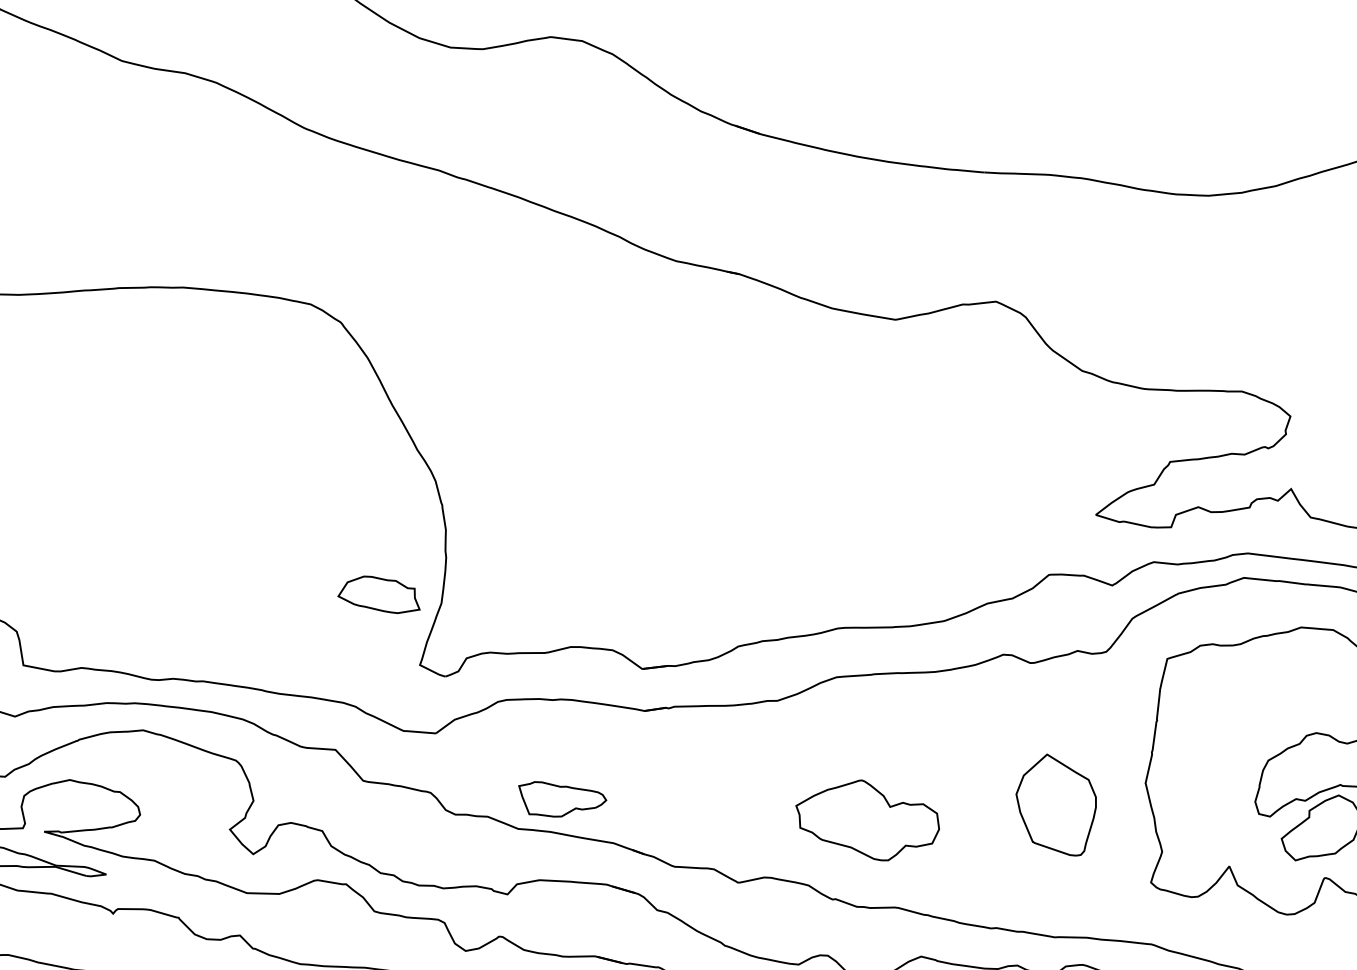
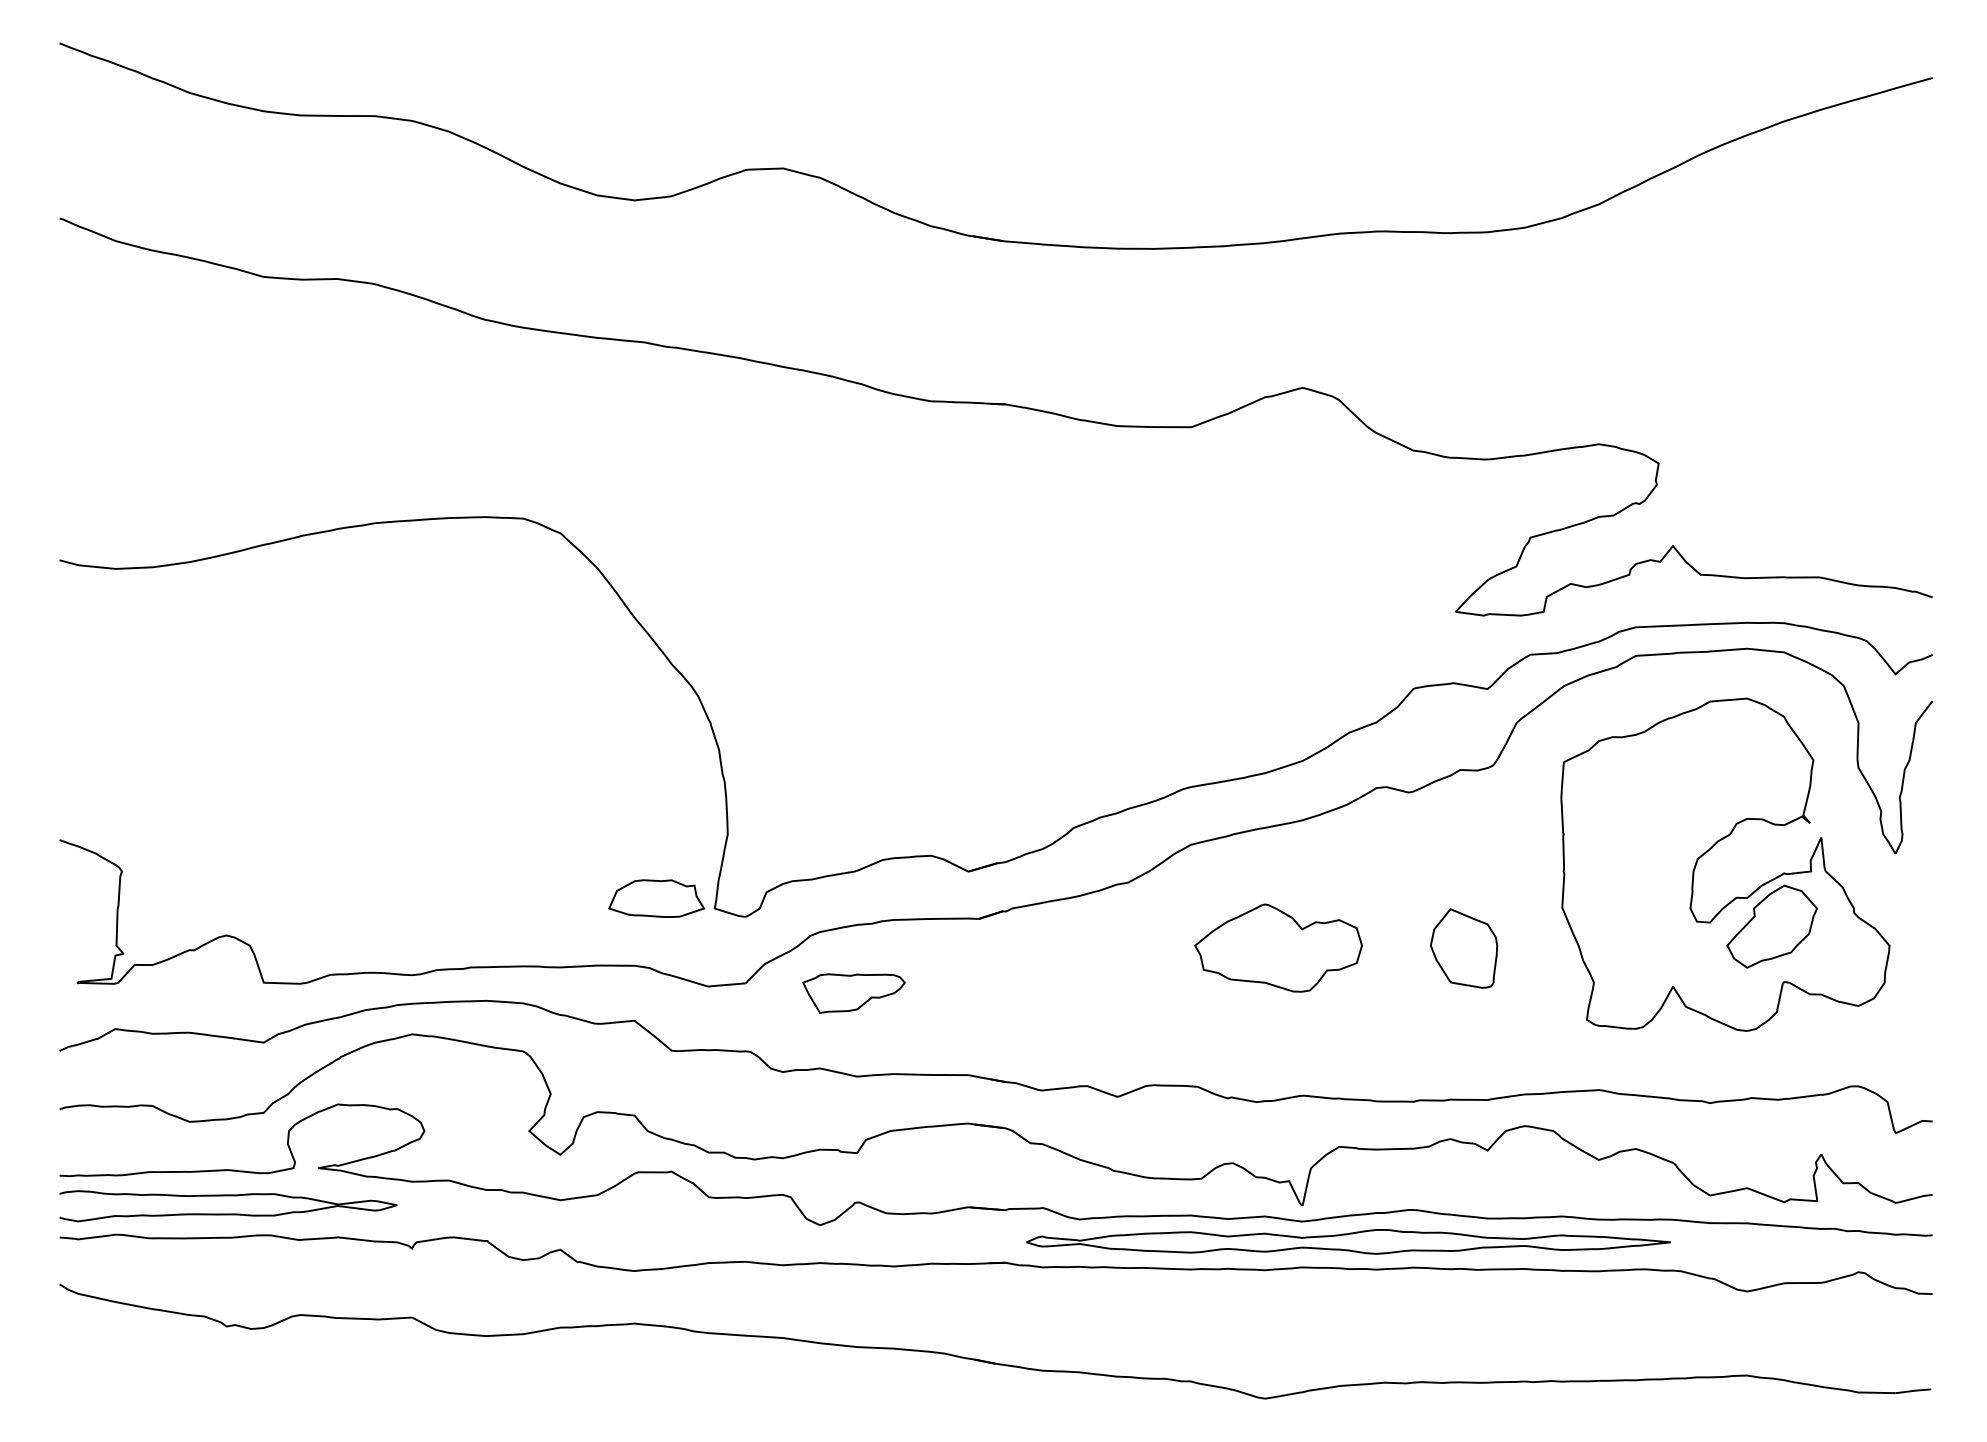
part: (380, 594) -> (656, 898), moved
part: (560, 802) -> (853, 993), moved
part: (1056, 804) -> (1464, 948), size x0.71
part: (867, 819) -> (1278, 947), moved

